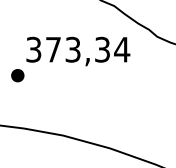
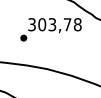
text: (86, 49) -> (59, 24), 373,34 -> 303,78

